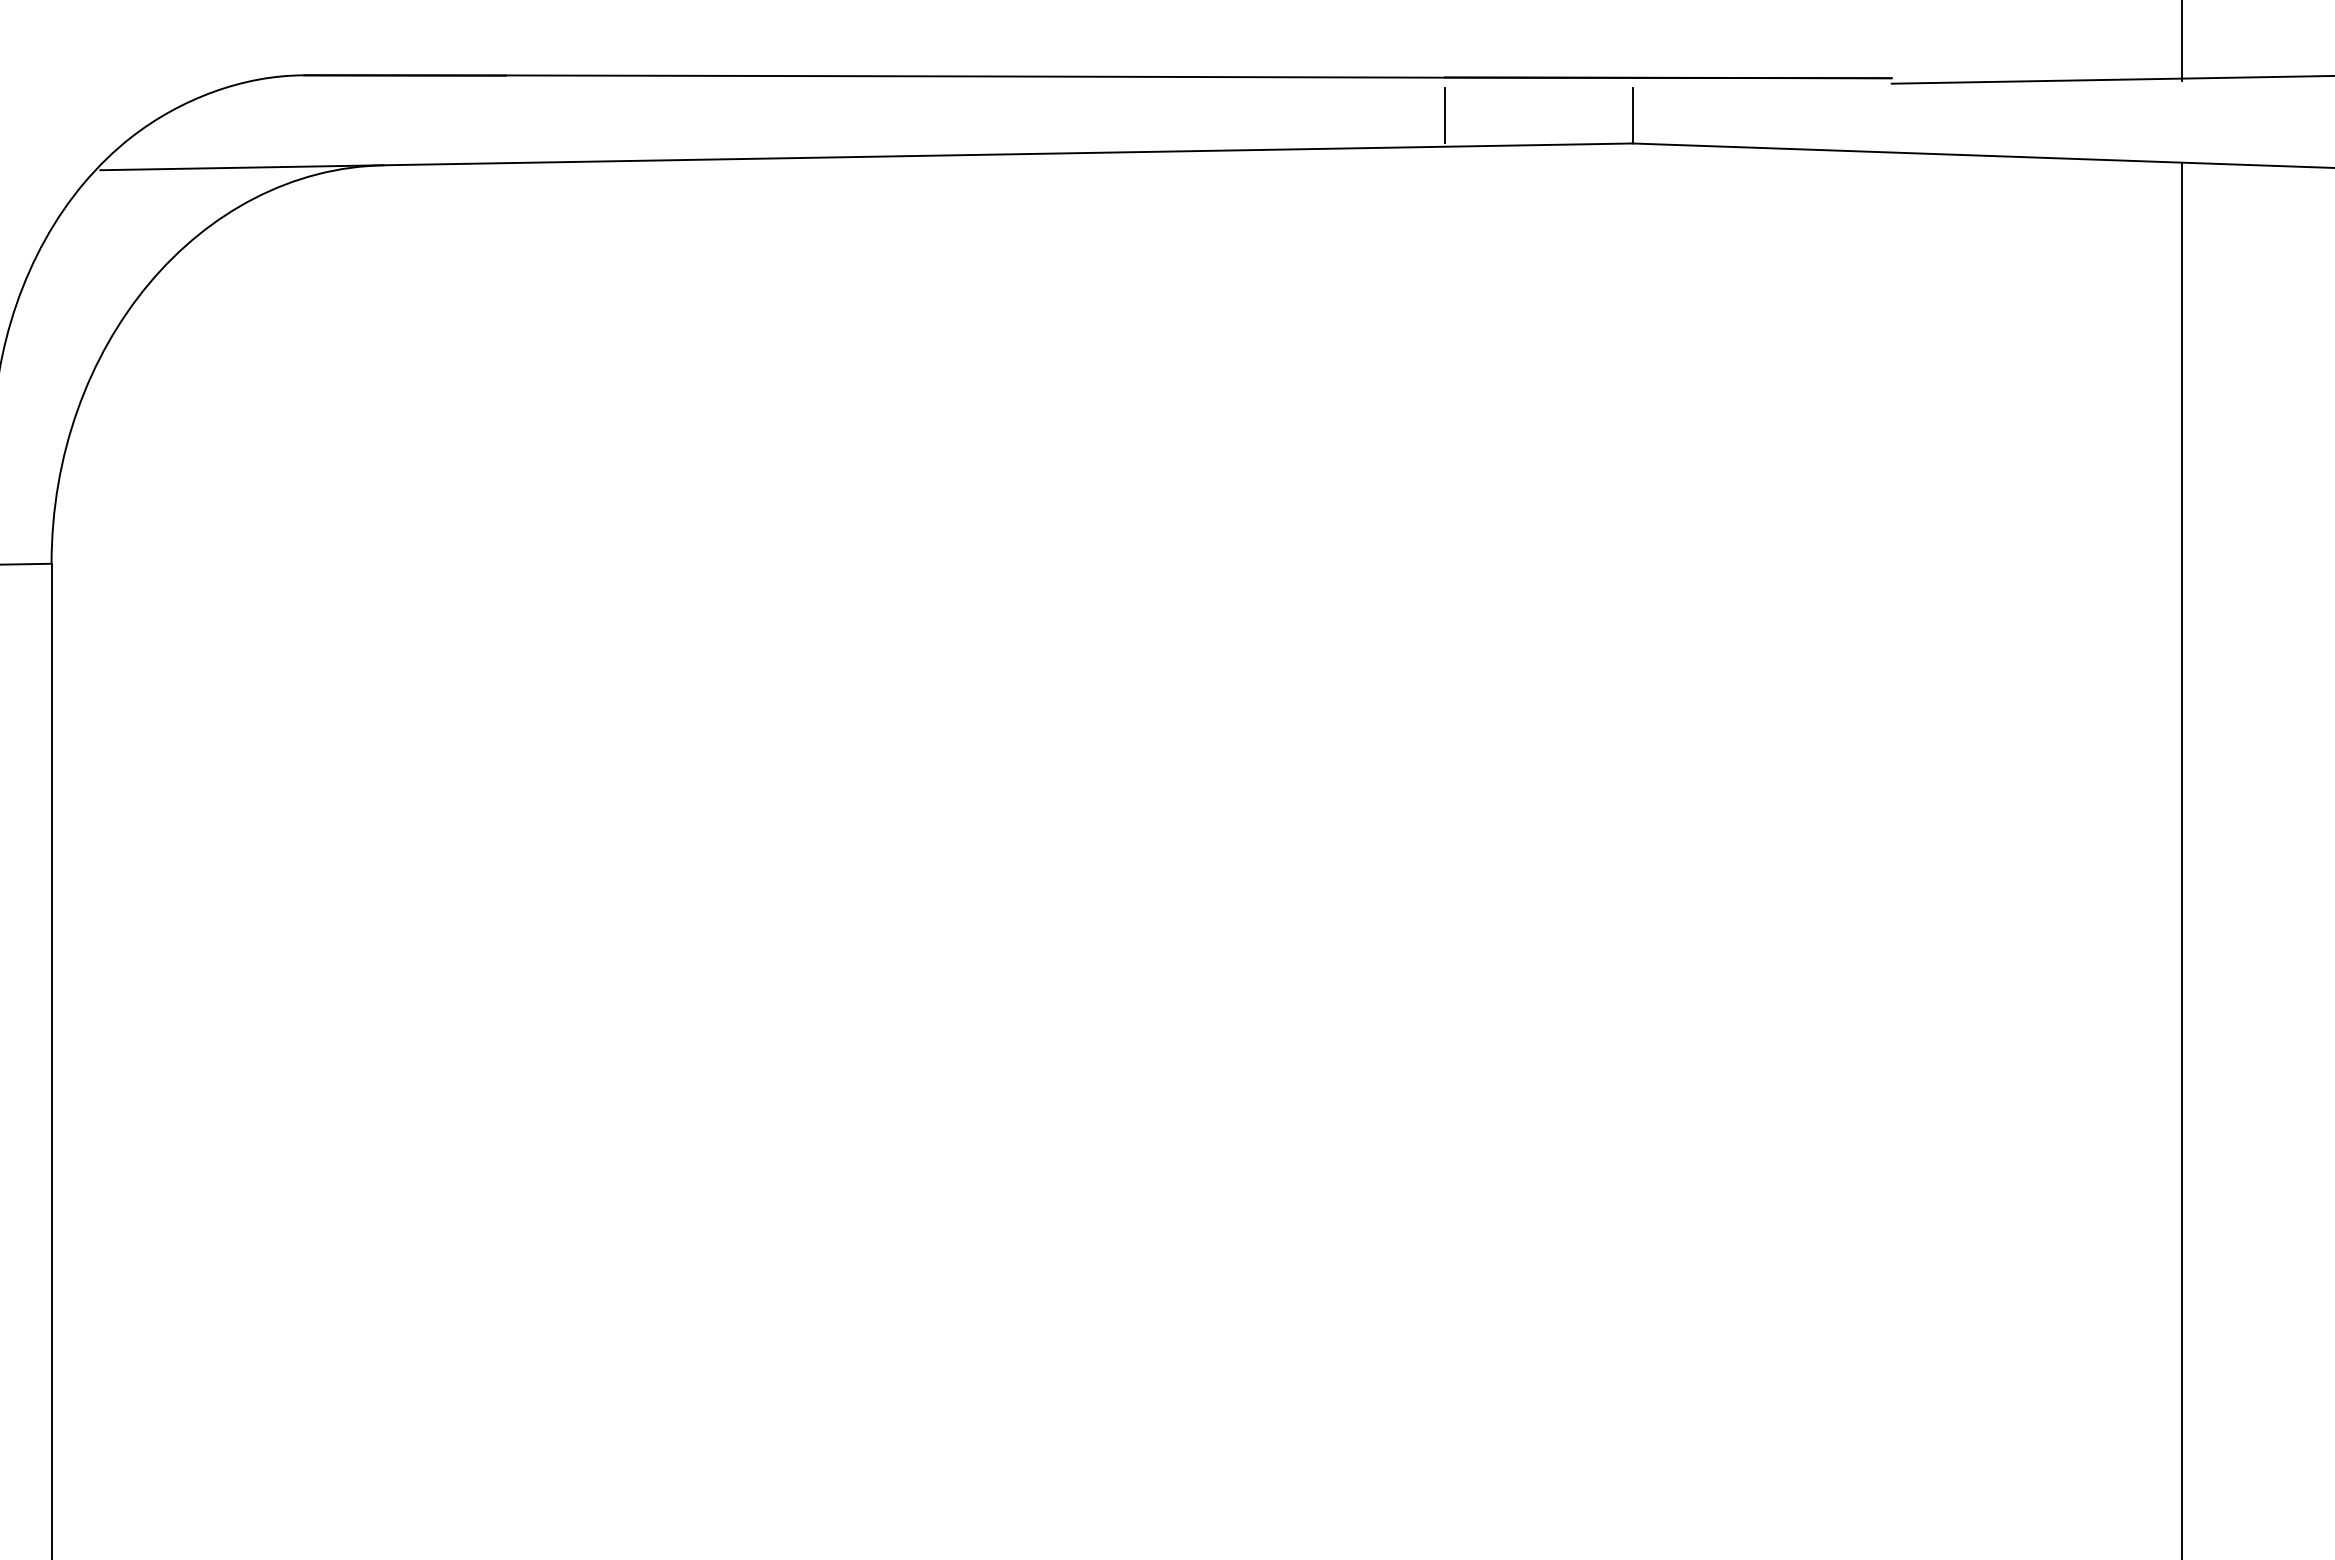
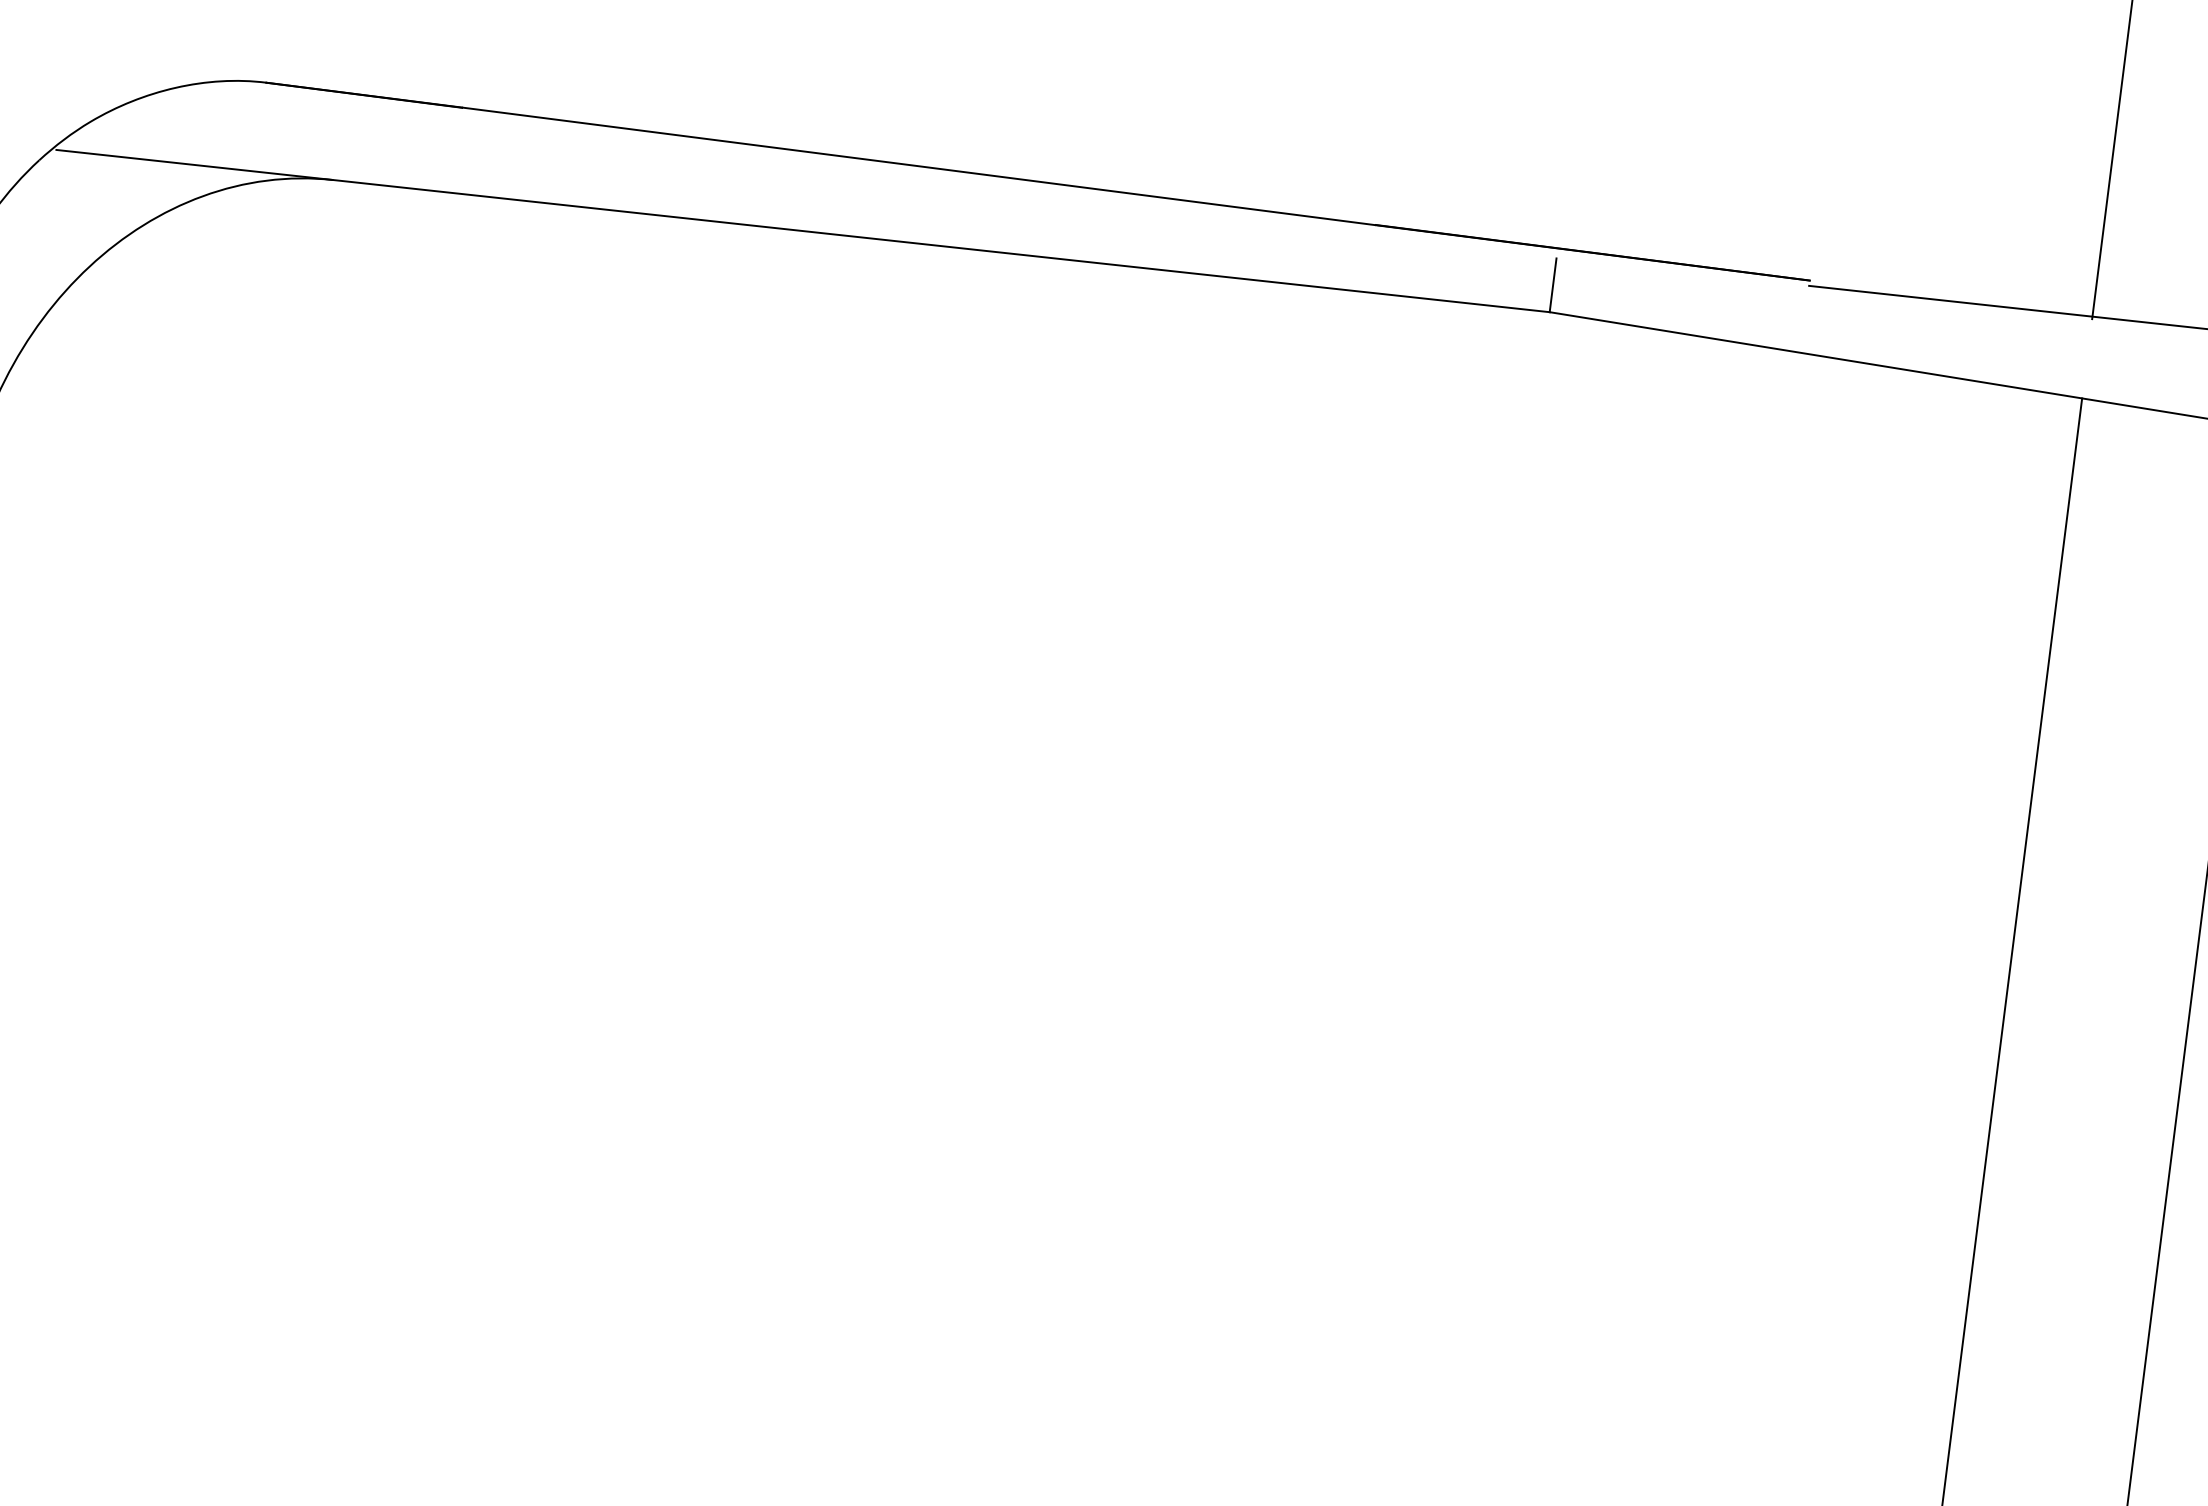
line: (1445, 115) -> (1371, 261), removed

